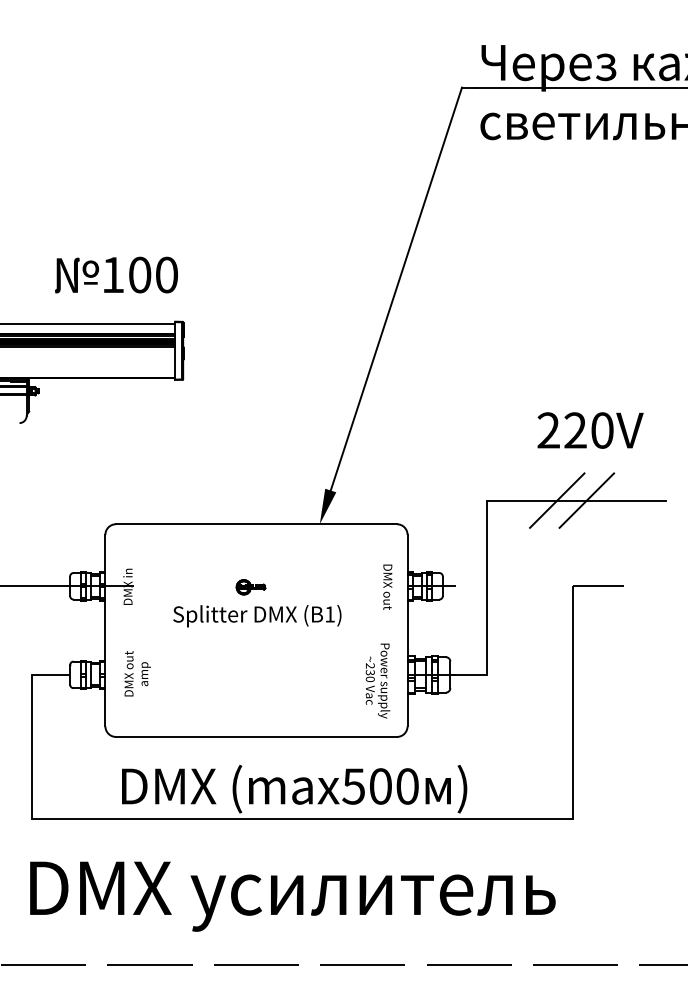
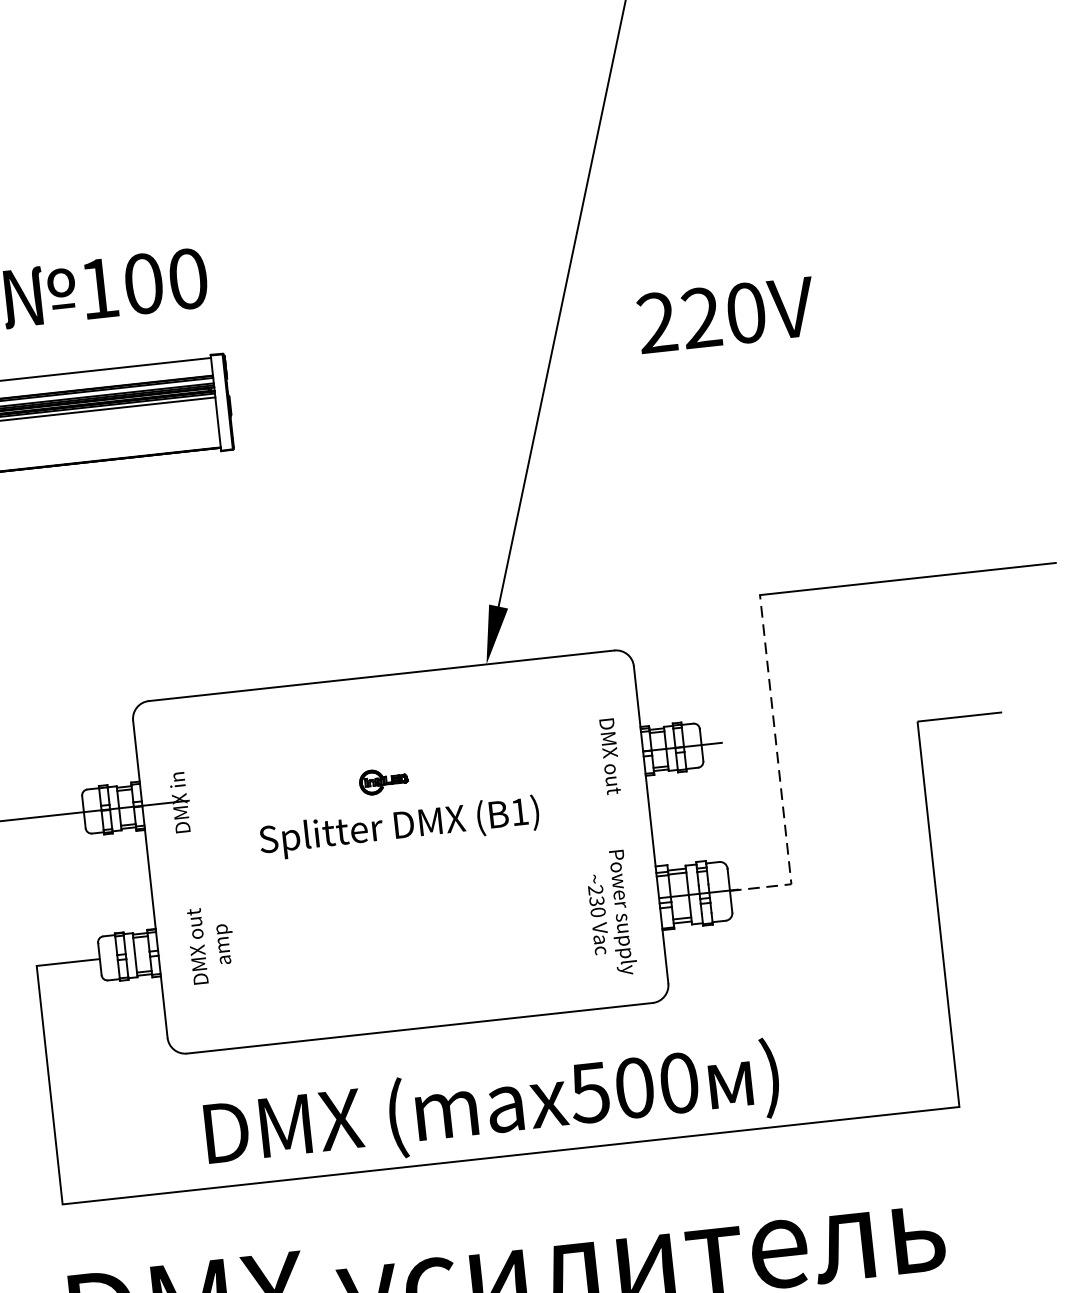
text: (590, 430) -> (726, 315), moved
line: (557, 500) -> (876, 582), removed
line: (586, 500) -> (924, 577), removed
line: (487, 607) -> (779, 772), solid -> dashed

